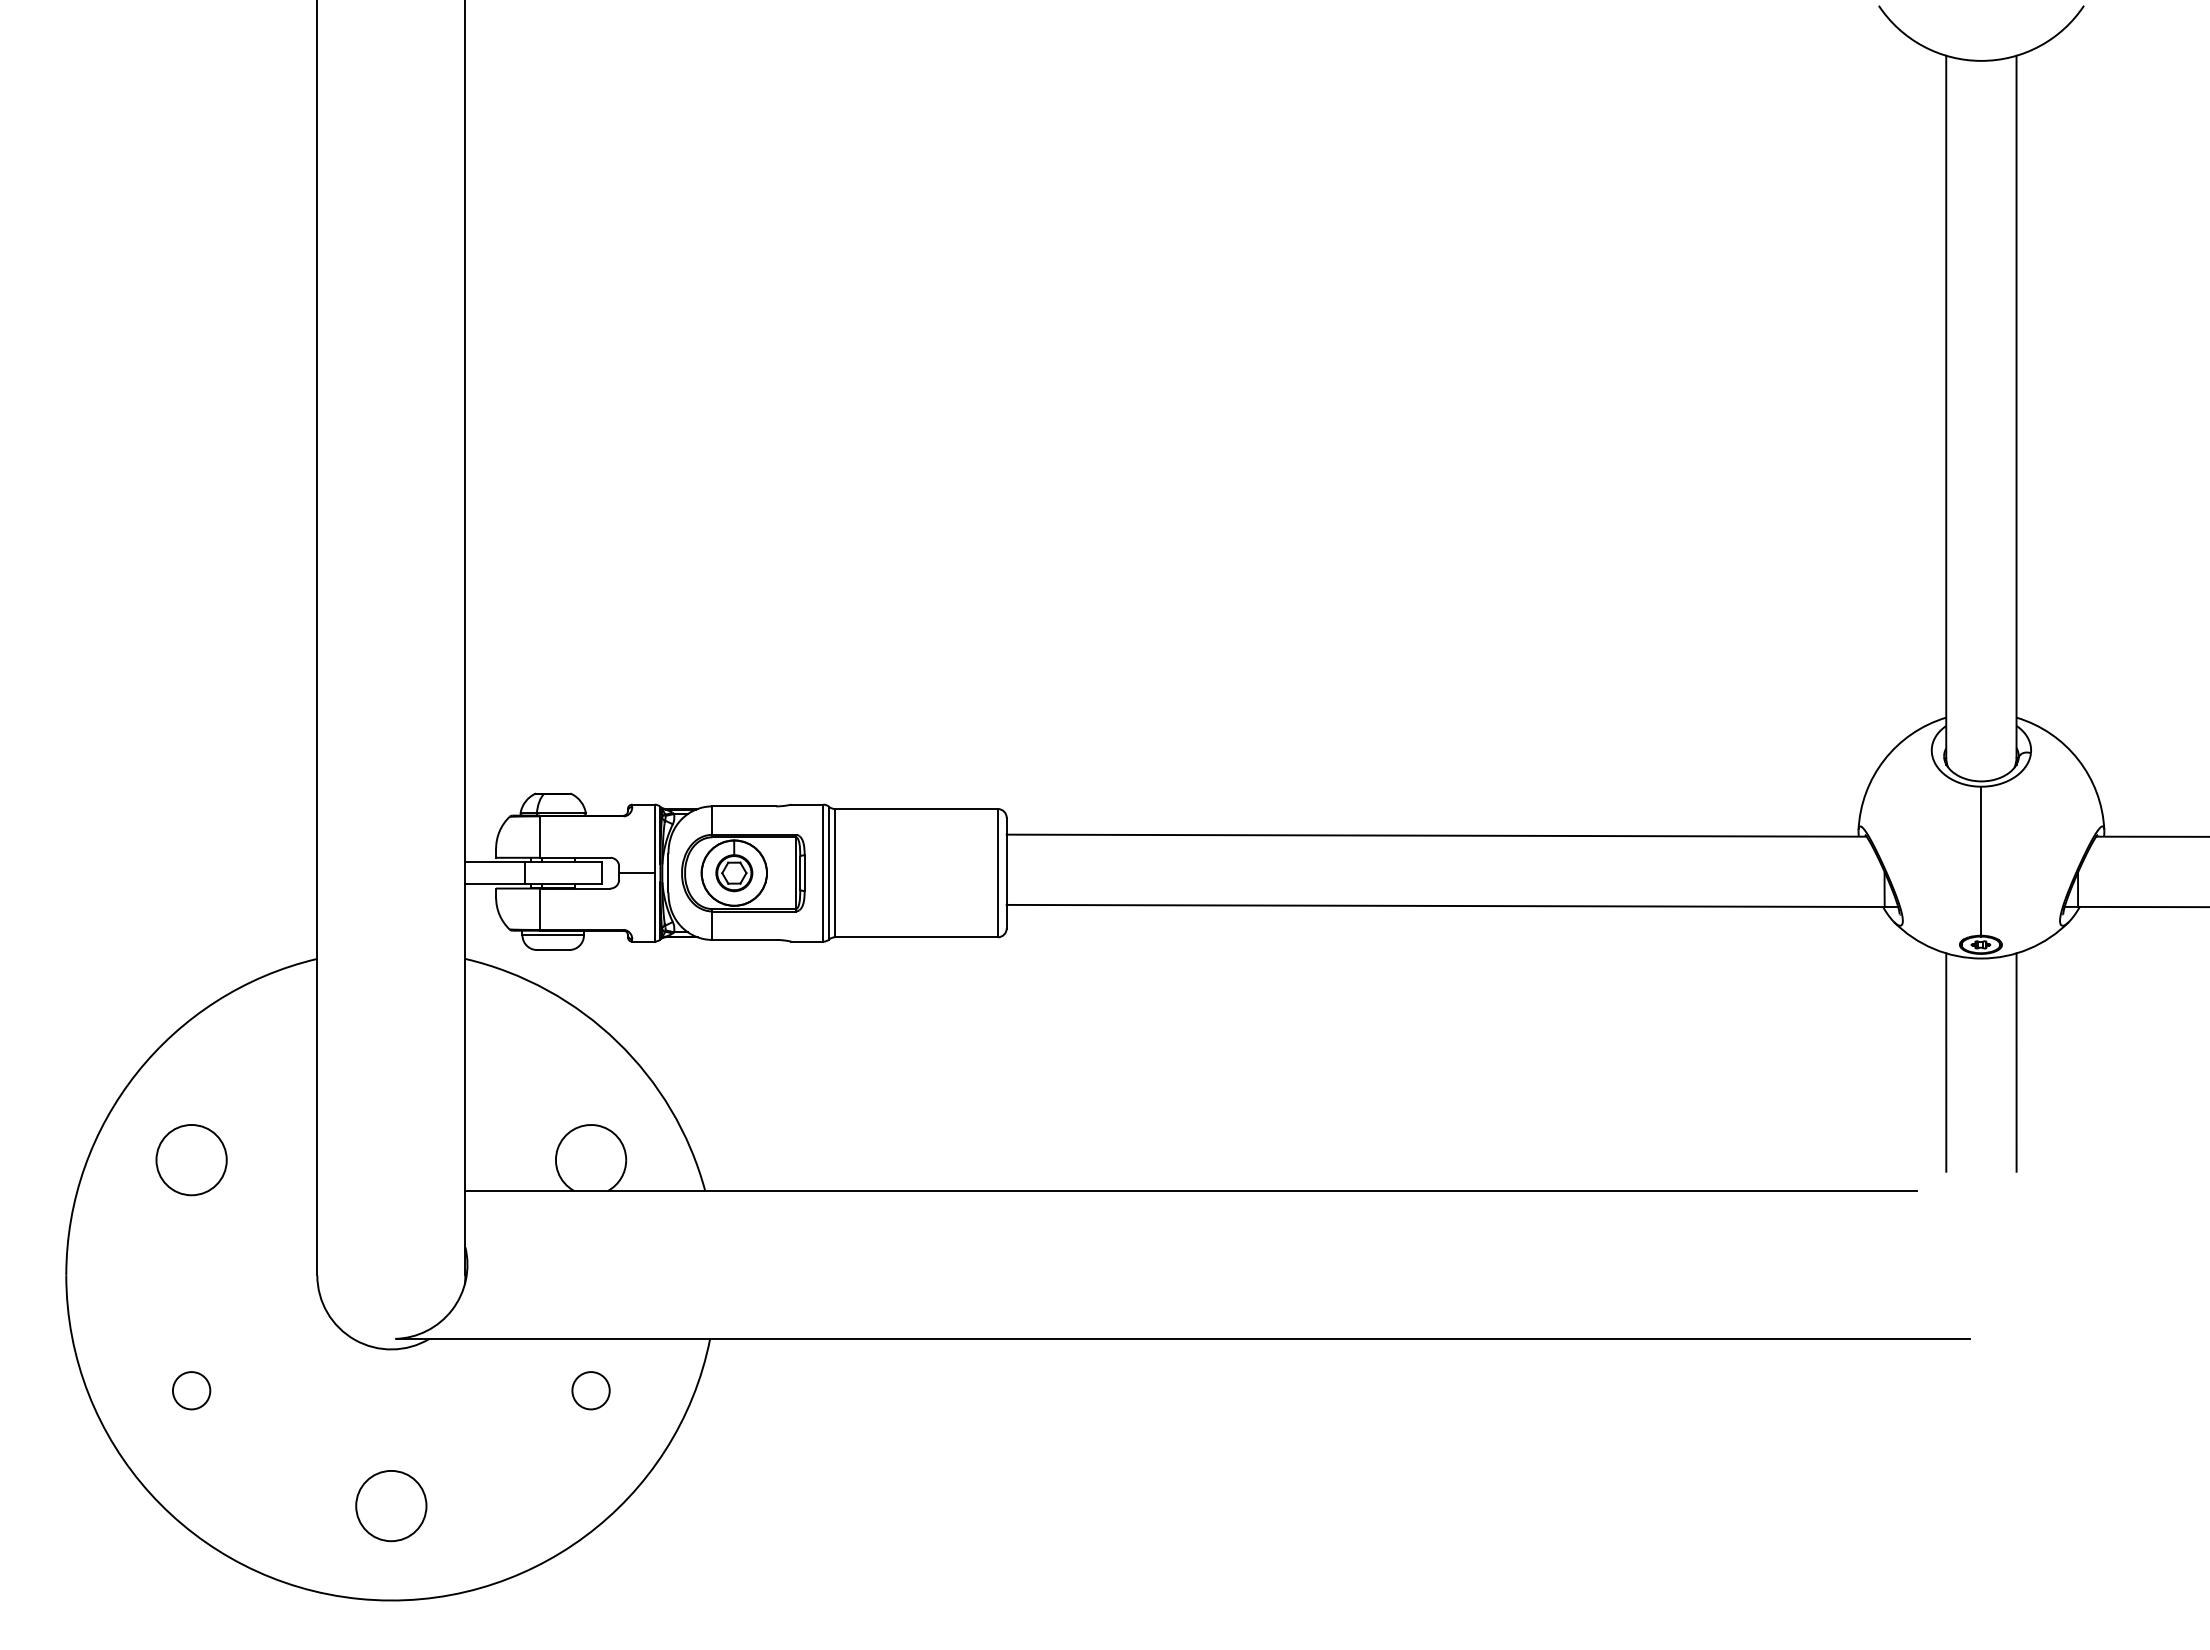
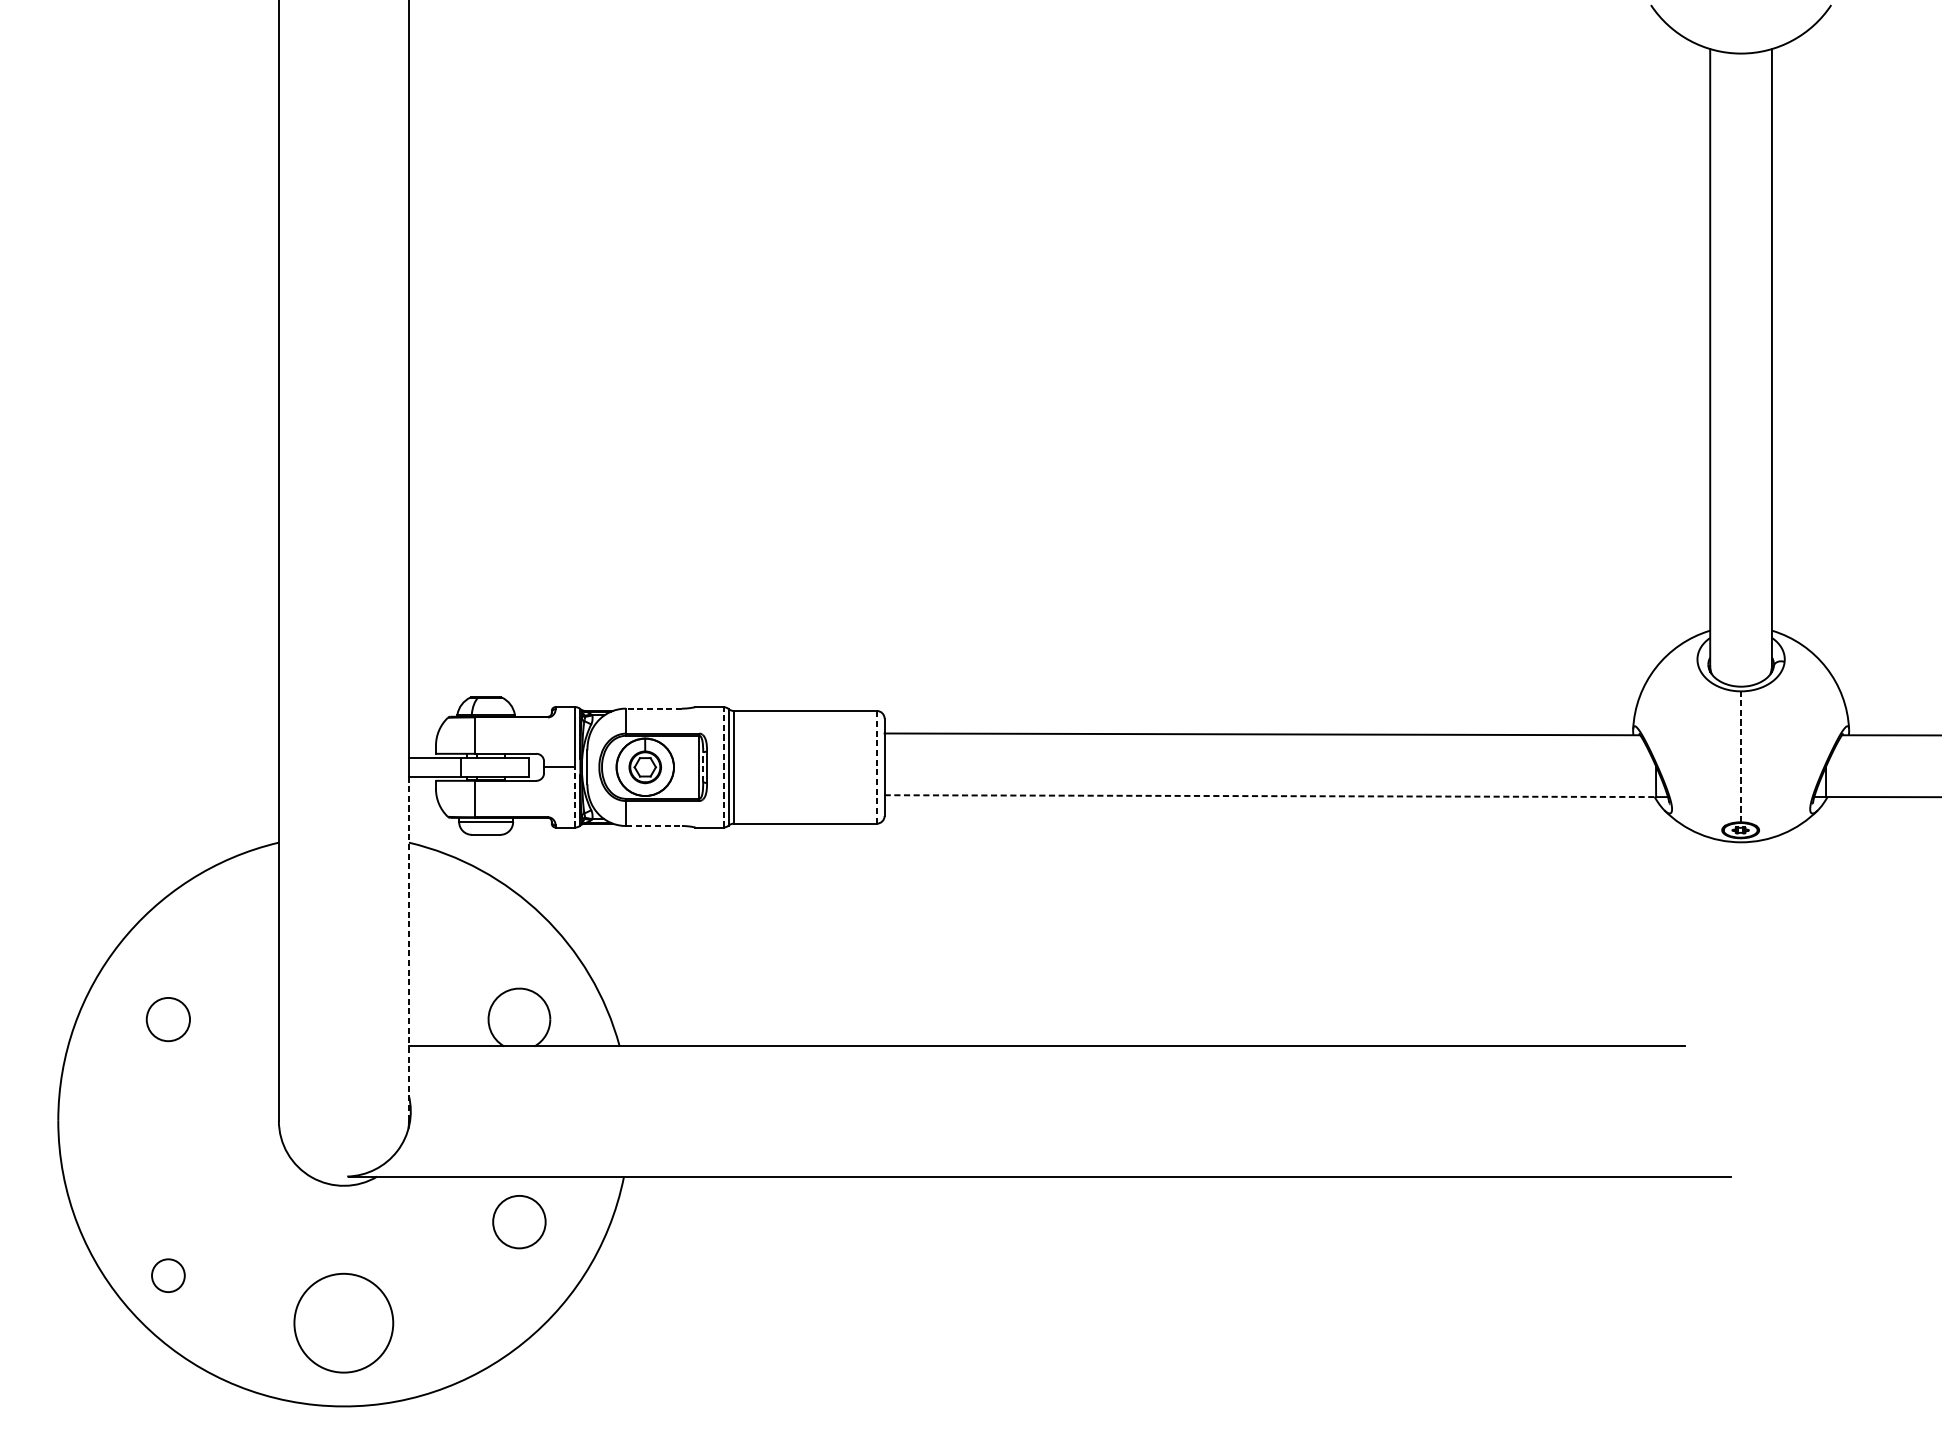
line: (744, 806) -> (654, 708), solid -> dashed
line: (1981, 861) -> (1741, 757), solid -> dashed
line: (997, 872) -> (876, 766), solid -> dashed
line: (800, 873) -> (703, 767), solid -> dashed
line: (823, 873) -> (723, 767), solid -> dashed
line: (1446, 905) -> (1271, 795), solid -> dashed
line: (654, 906) -> (575, 796), solid -> dashed
line: (744, 939) -> (654, 825), solid -> dashed
line: (1946, 1062) -> (1710, 933), removed
line: (2016, 1062) -> (1771, 933), removed
line: (465, 1079) -> (409, 948), solid -> dashed
circle: (191, 1160) -> (168, 1019), size x0.7
circle: (191, 1390) -> (168, 1275), moved
circle: (590, 1390) -> (518, 1221), size x1.6
circle: (391, 1506) -> (344, 1323), size x1.6

